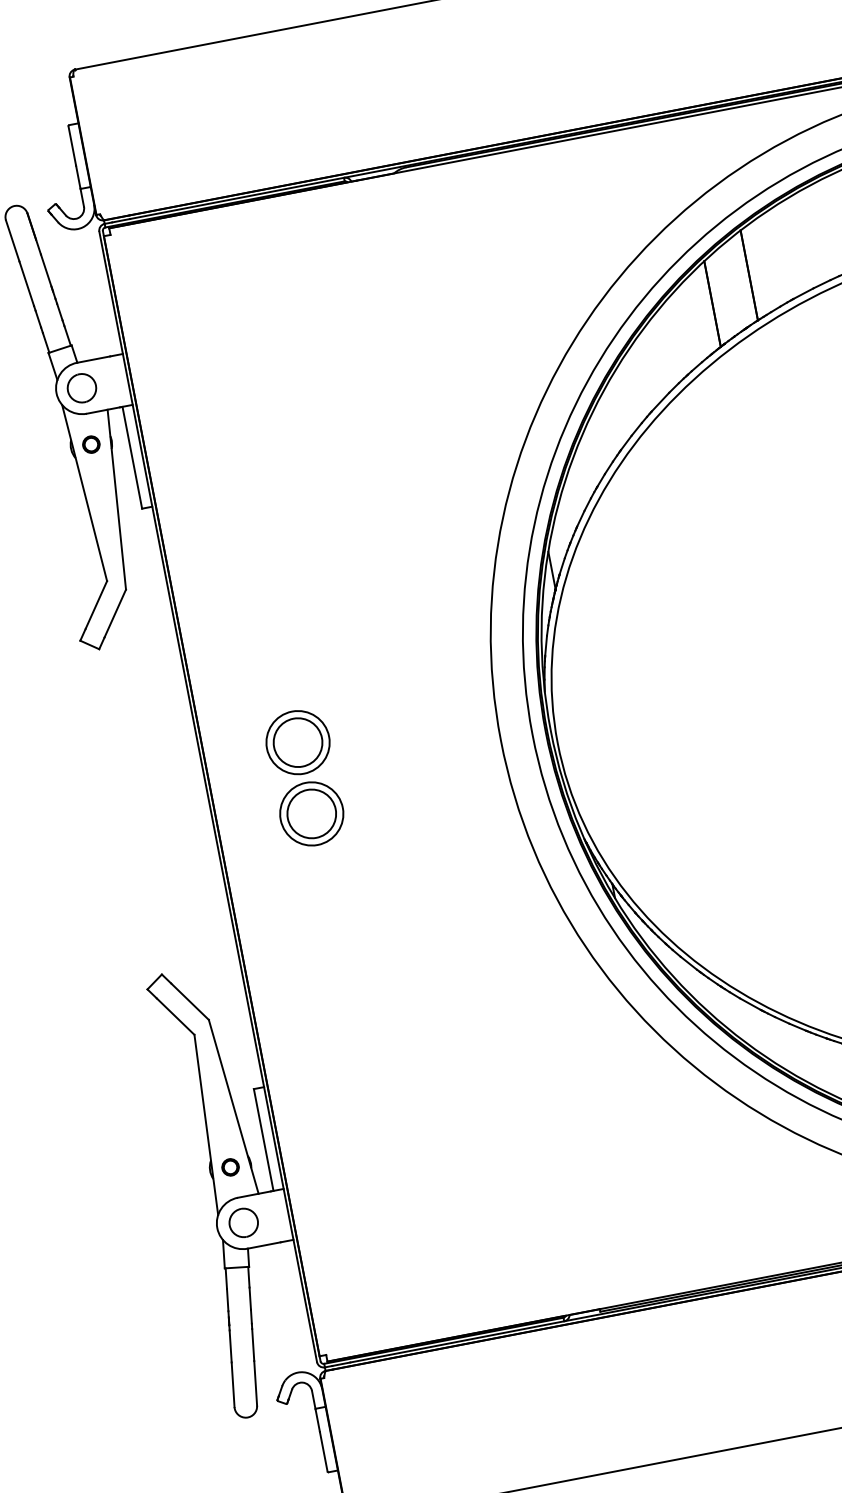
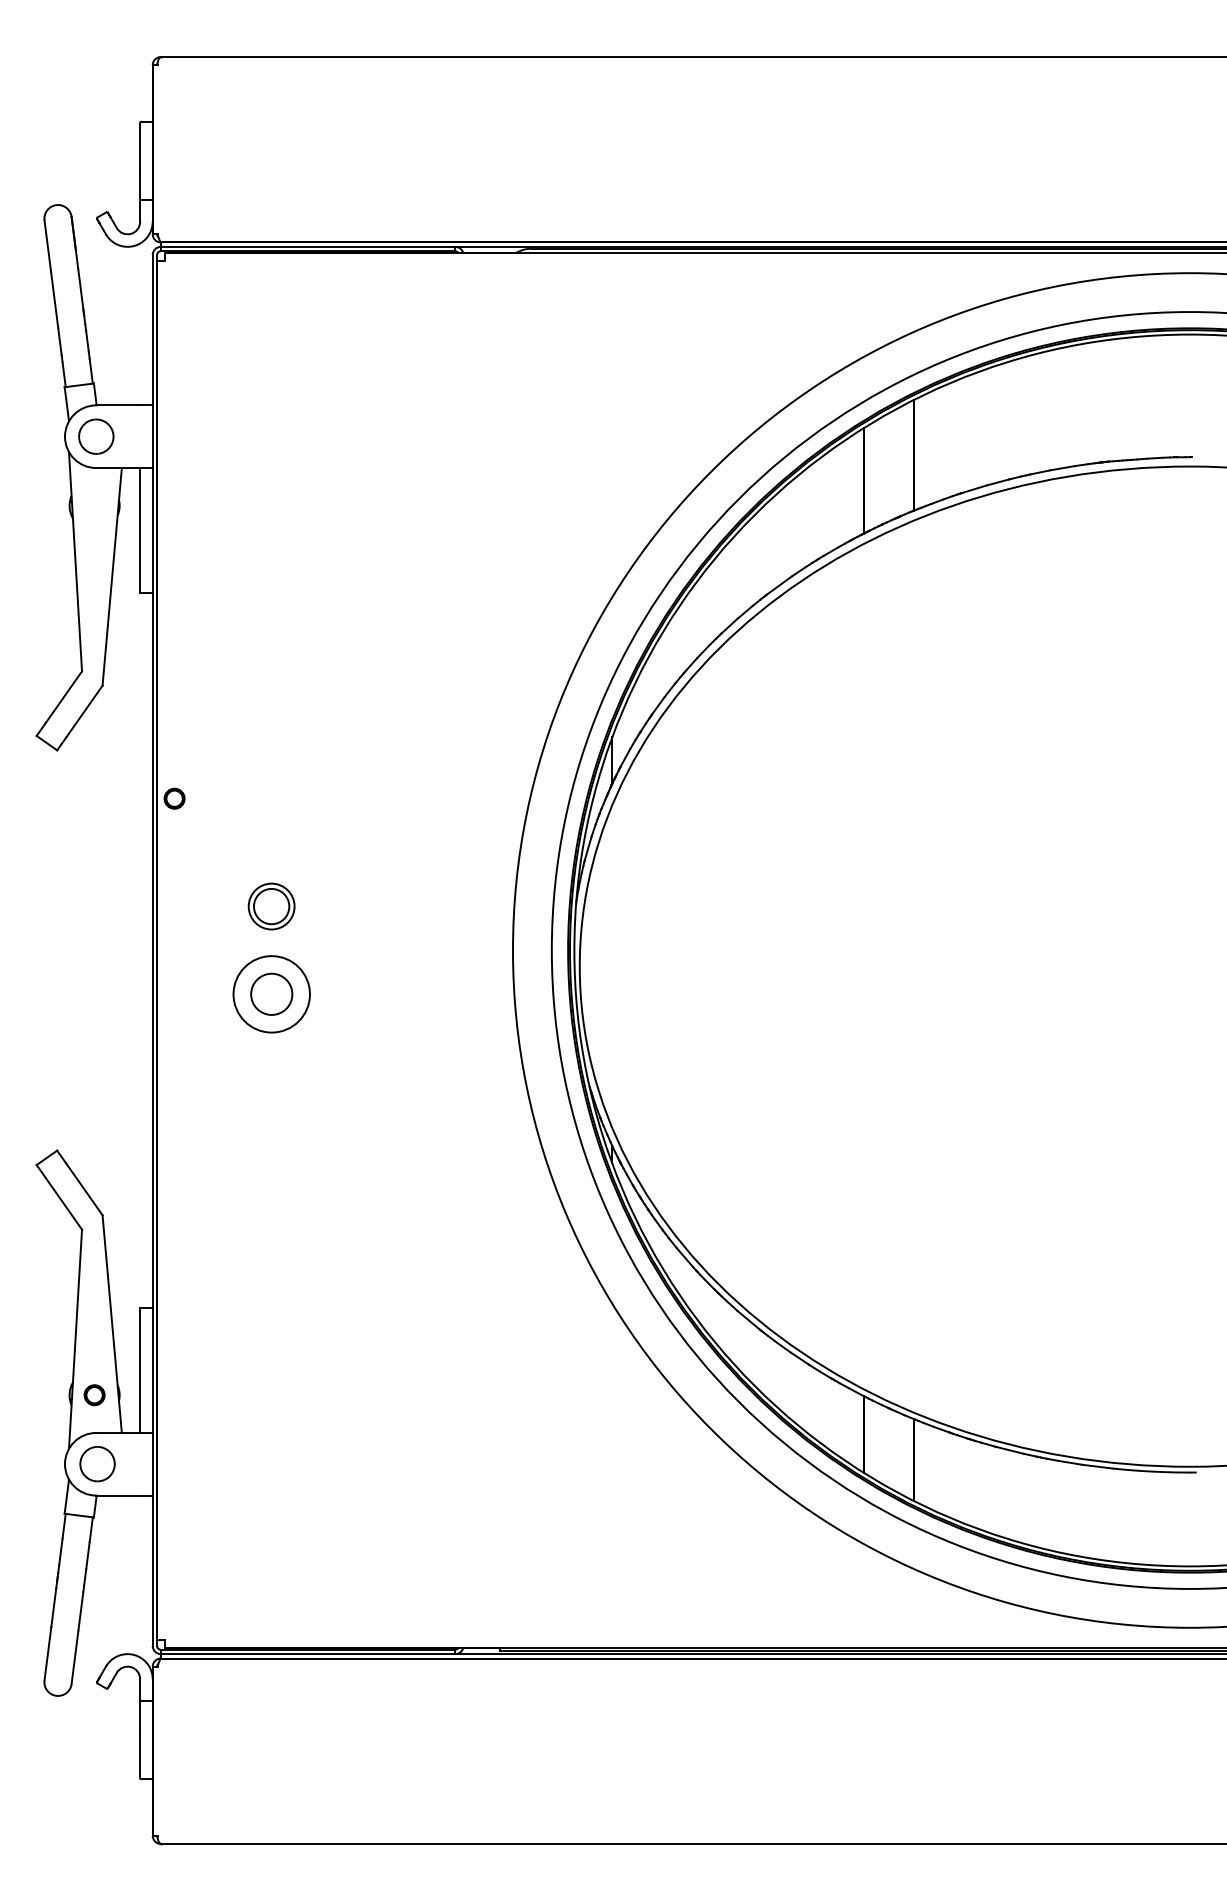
part: (91, 444) -> (174, 798), moved
part: (297, 742) -> (271, 906), size x0.6
circle: (311, 813) -> (271, 993), size x0.7

